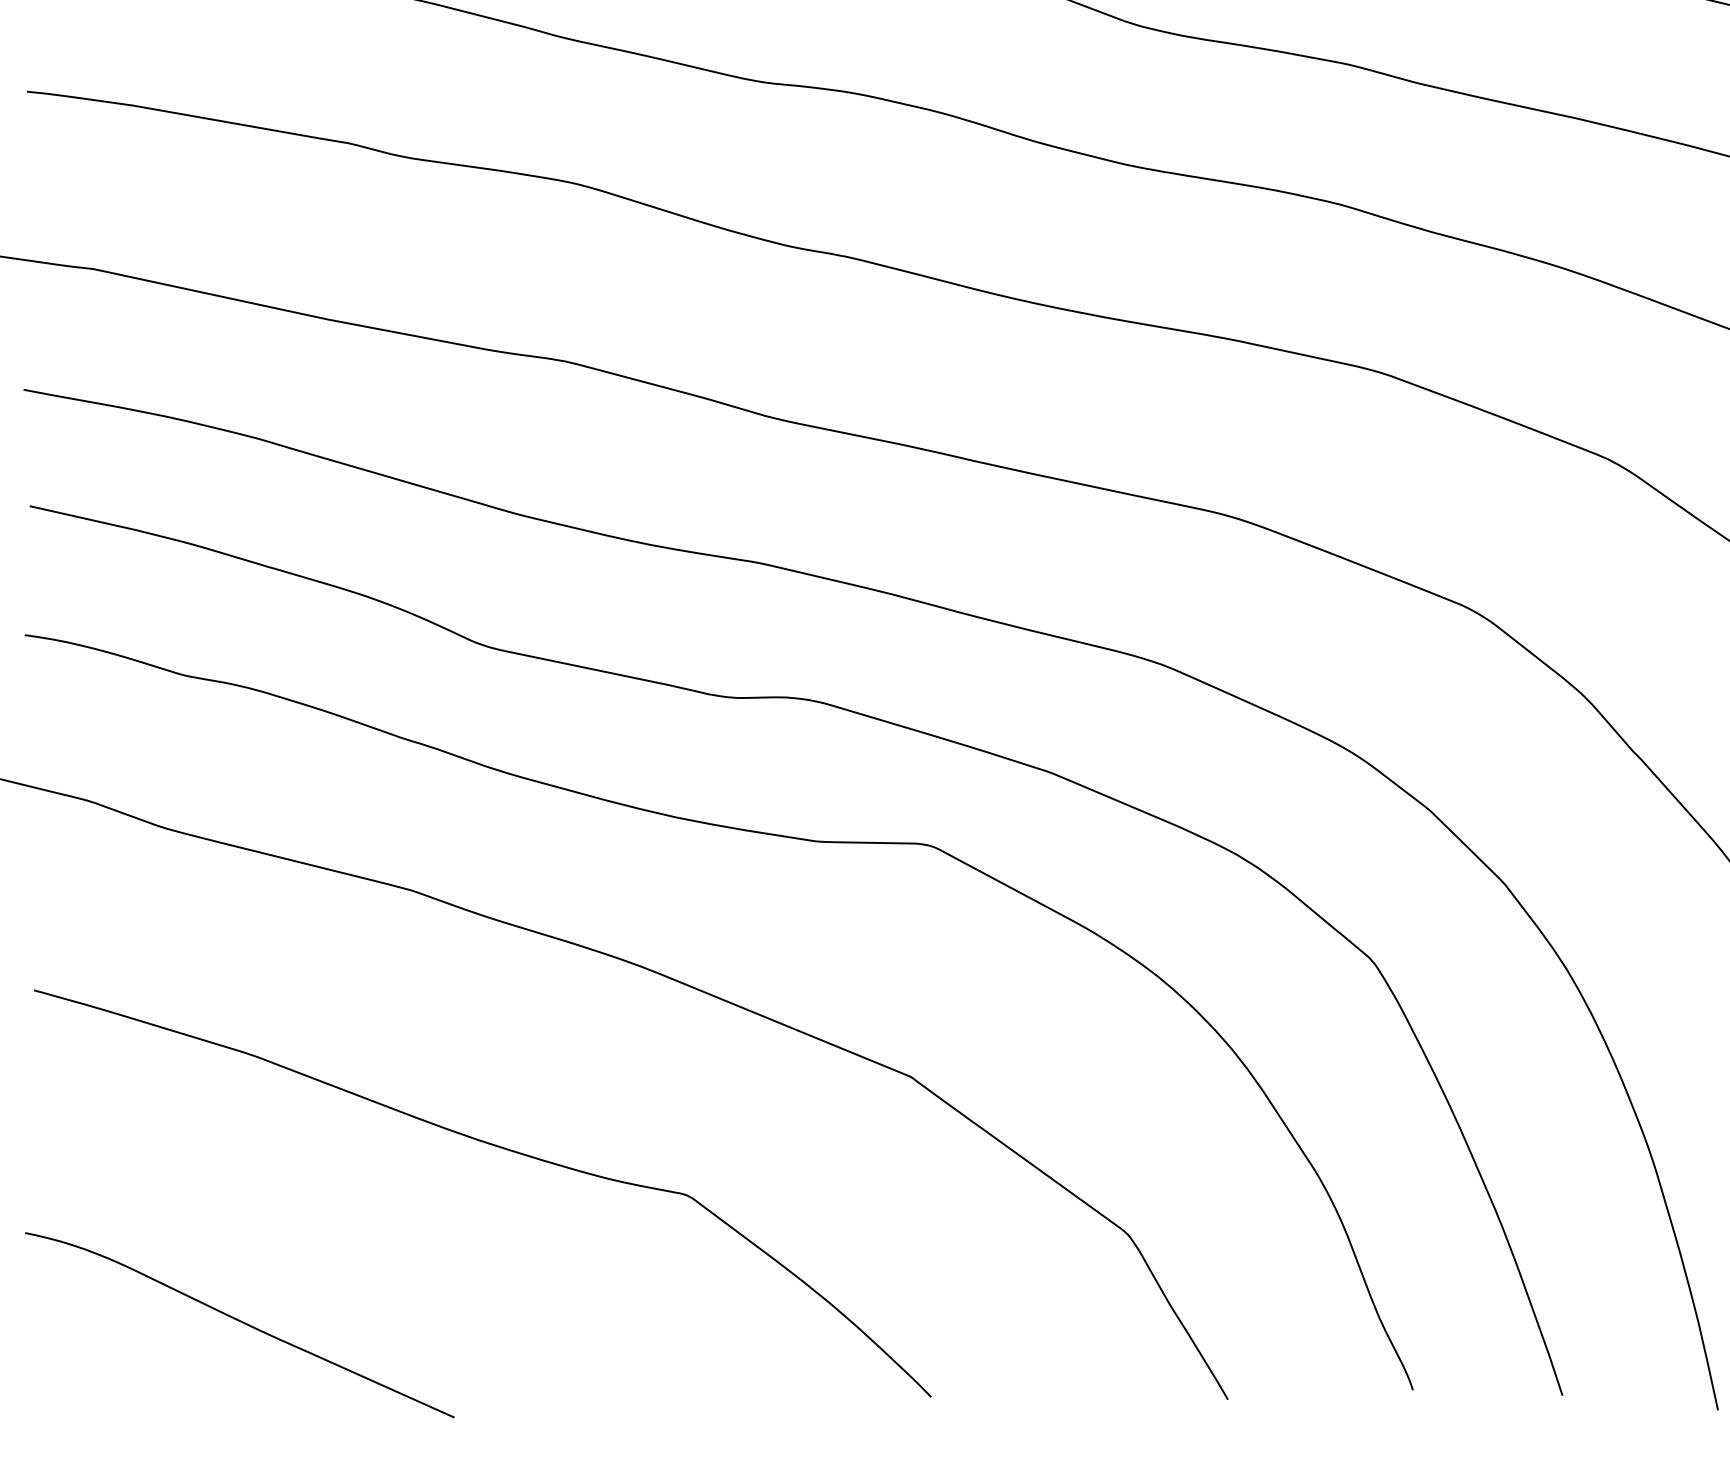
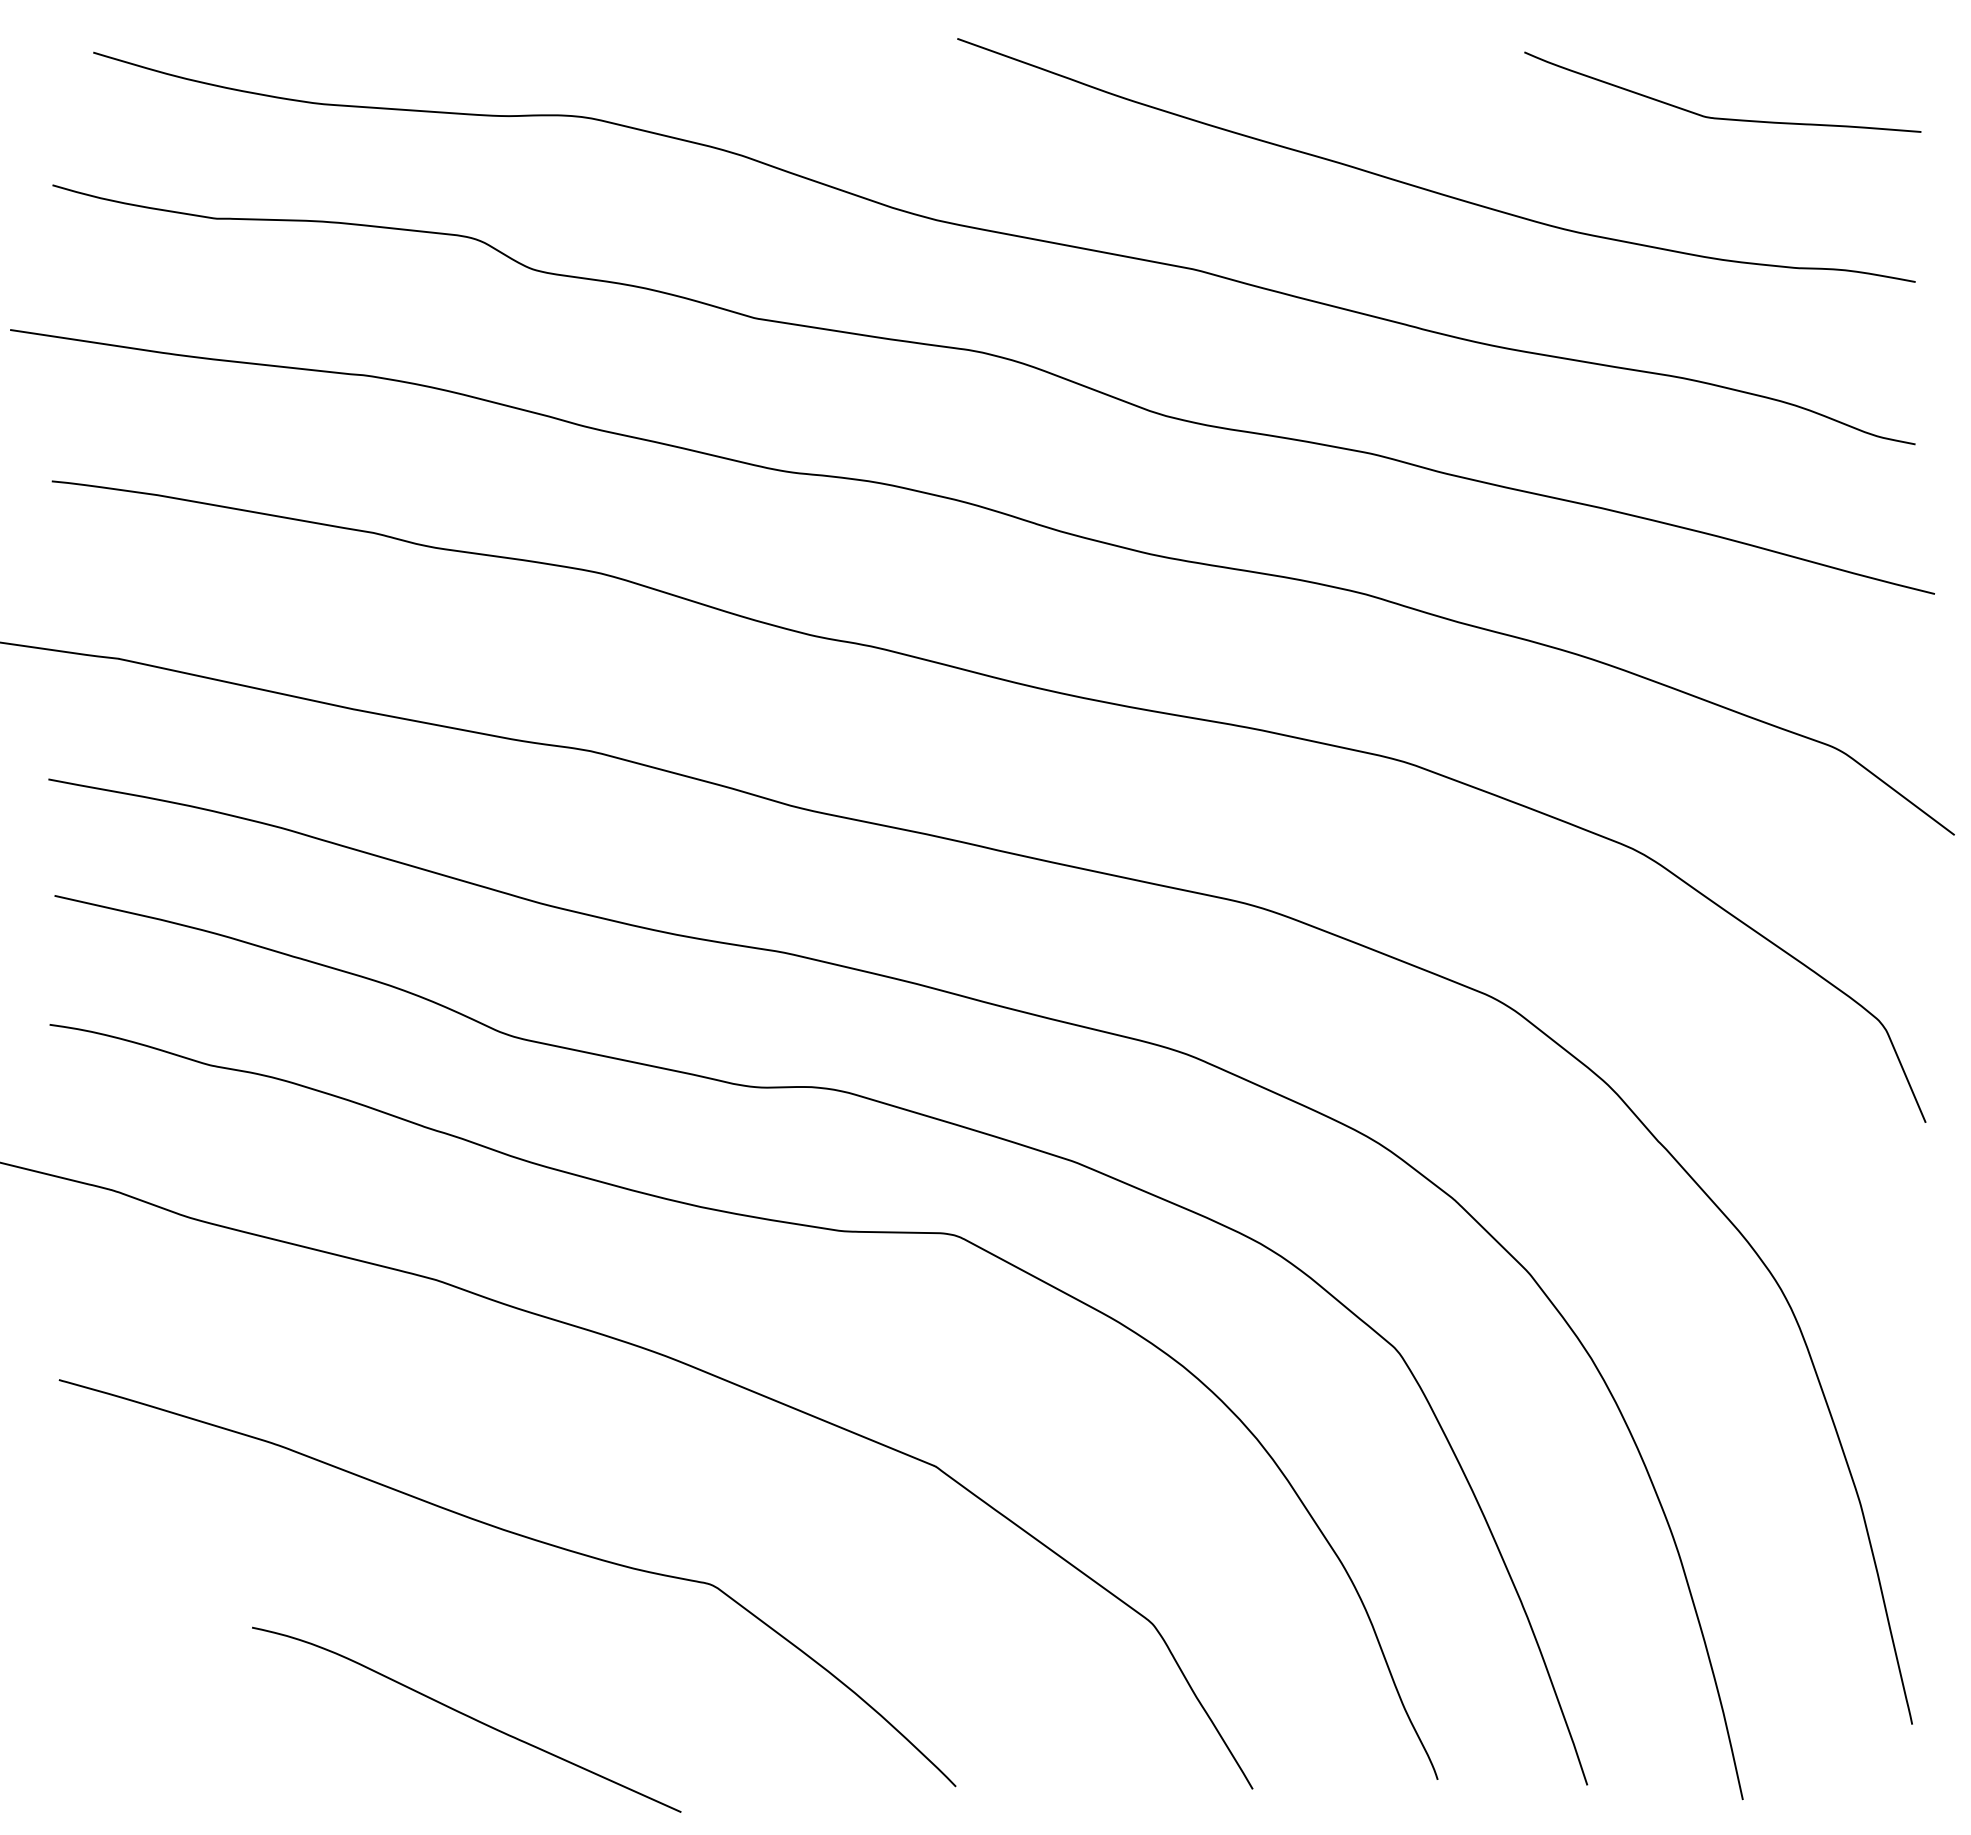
curve: (241, 1322) -> (468, 1717), moved

